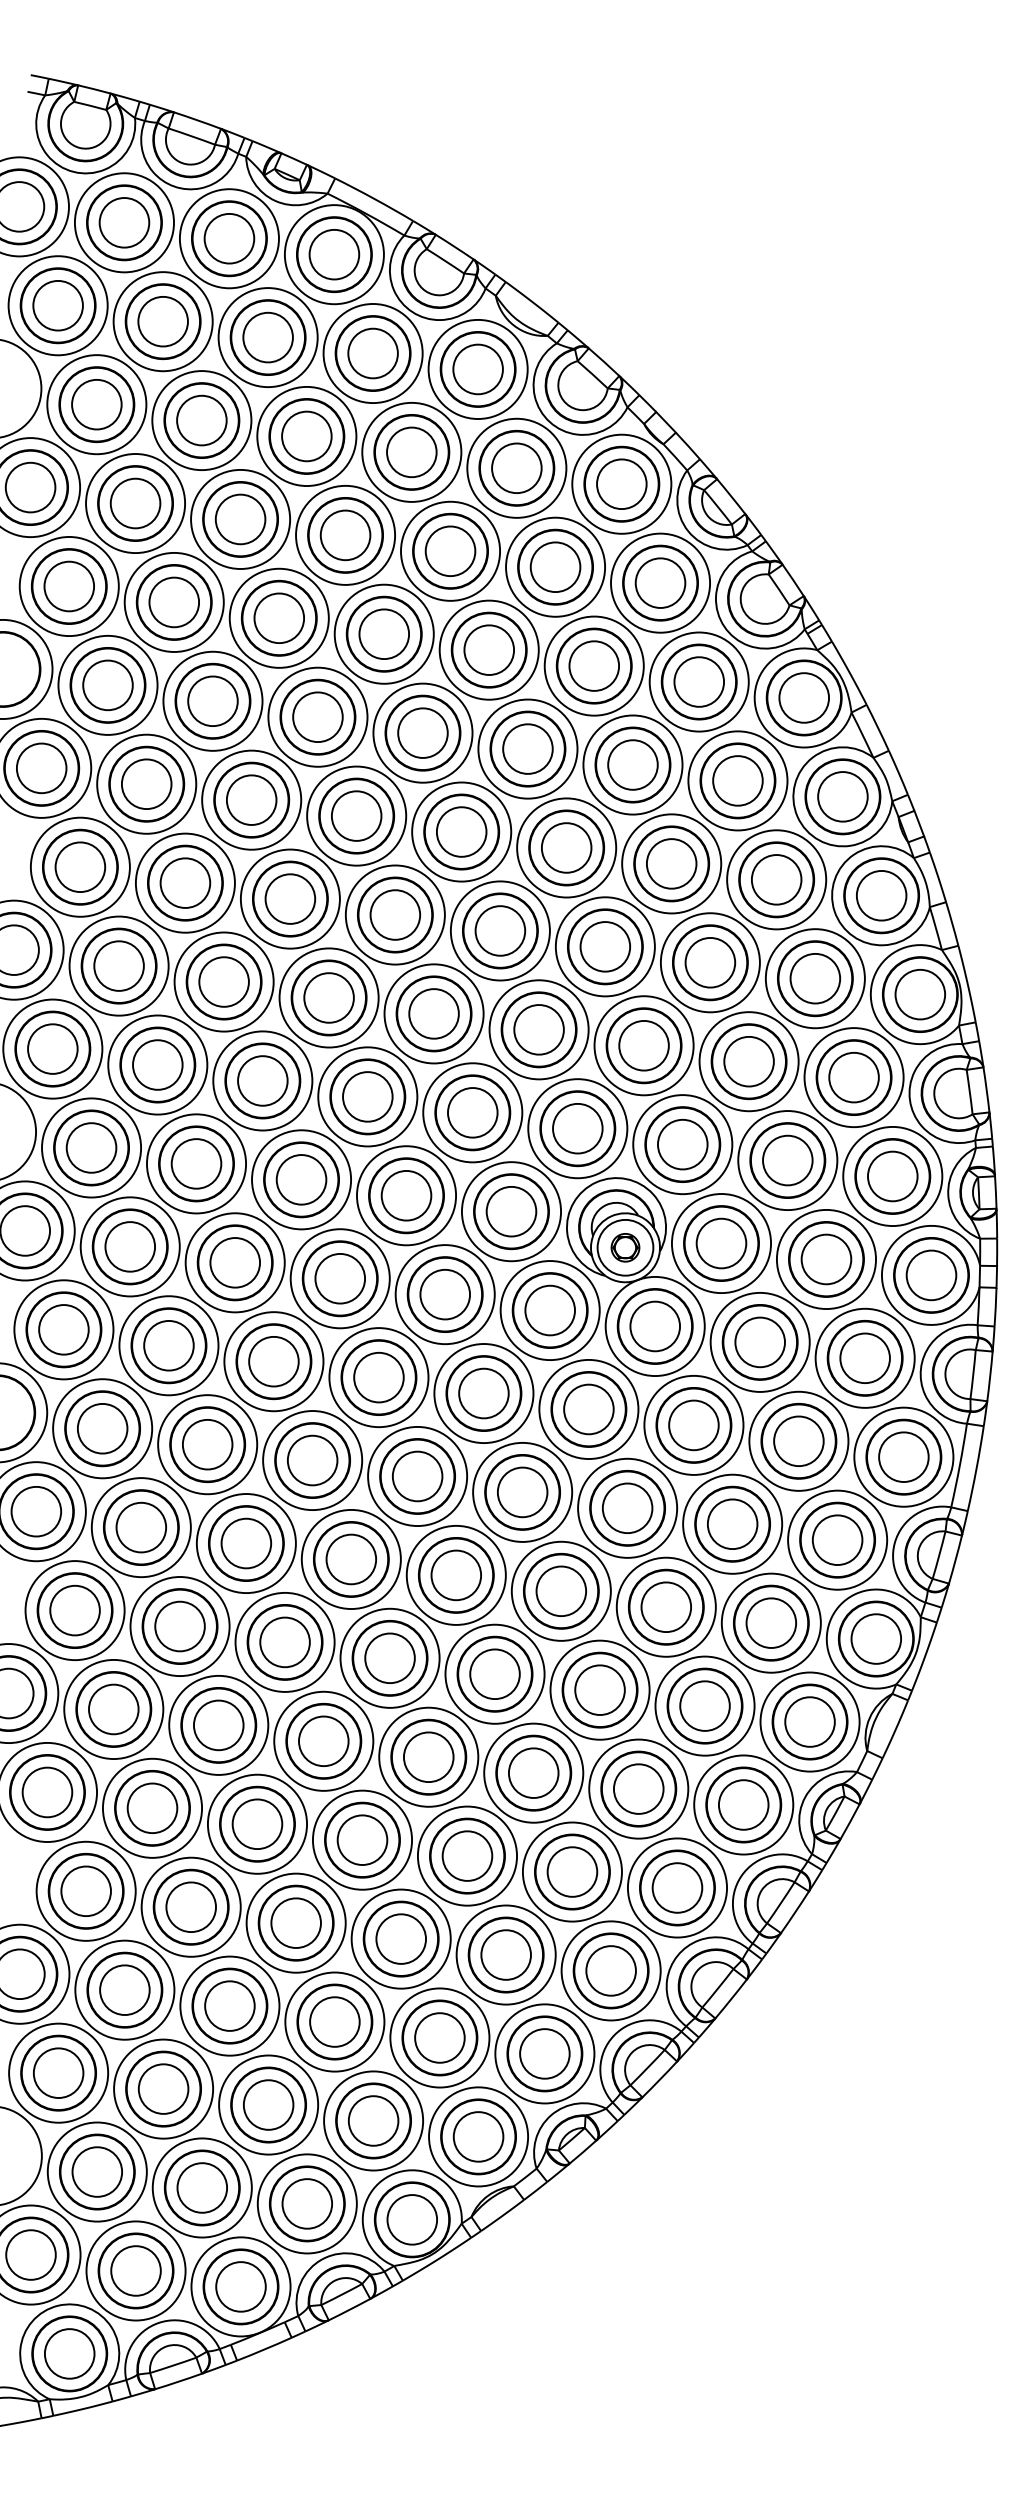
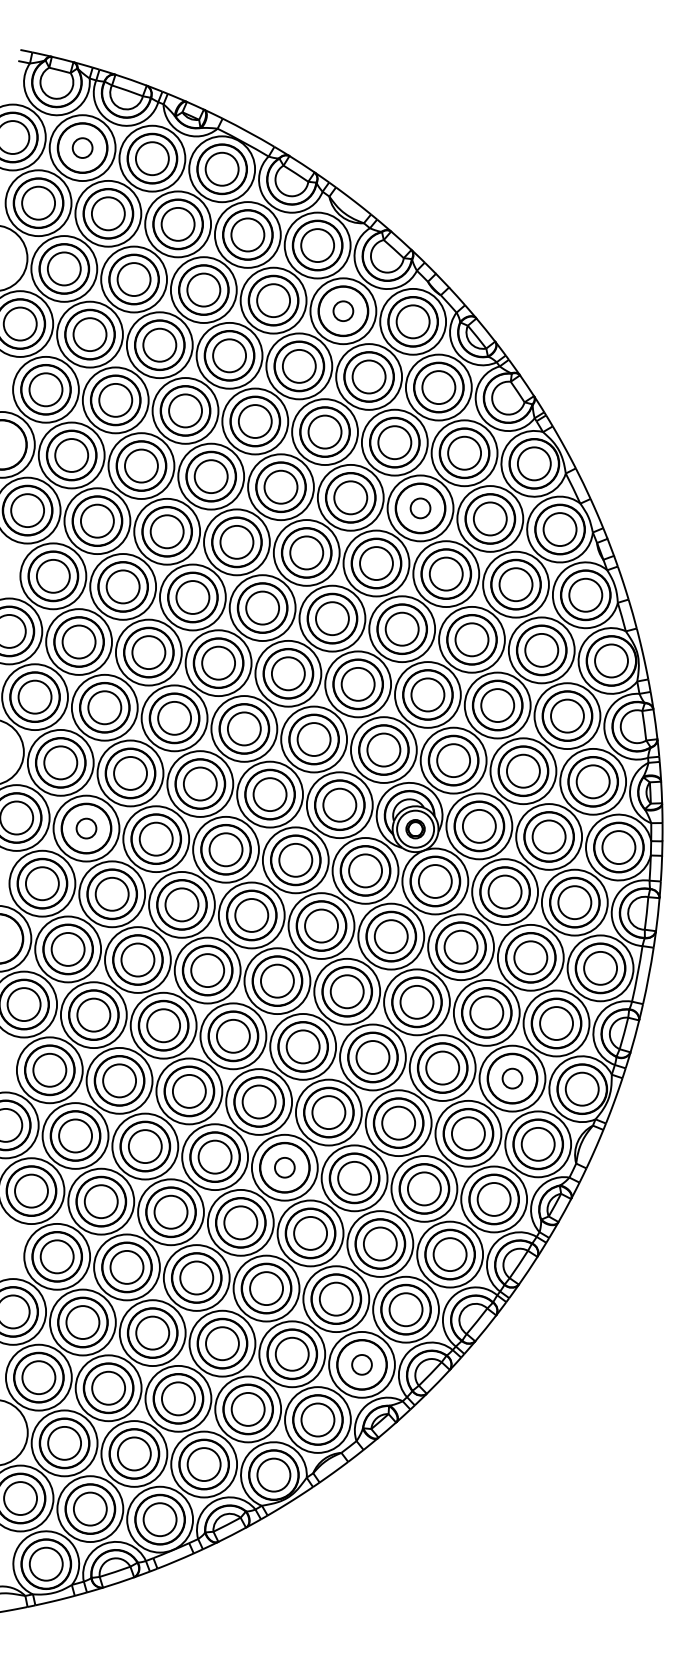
circle: (124, 221) -> (82, 147), size x0.6
circle: (515, 467) -> (342, 310), size x0.6
circle: (632, 763) -> (420, 507), size x0.6
circle: (130, 1246) -> (86, 828), size x0.6
circle: (771, 1622) -> (512, 1078), size x0.6
circle: (428, 1756) -> (284, 1167), size x0.6
circle: (544, 2053) -> (361, 1364), size x0.6

